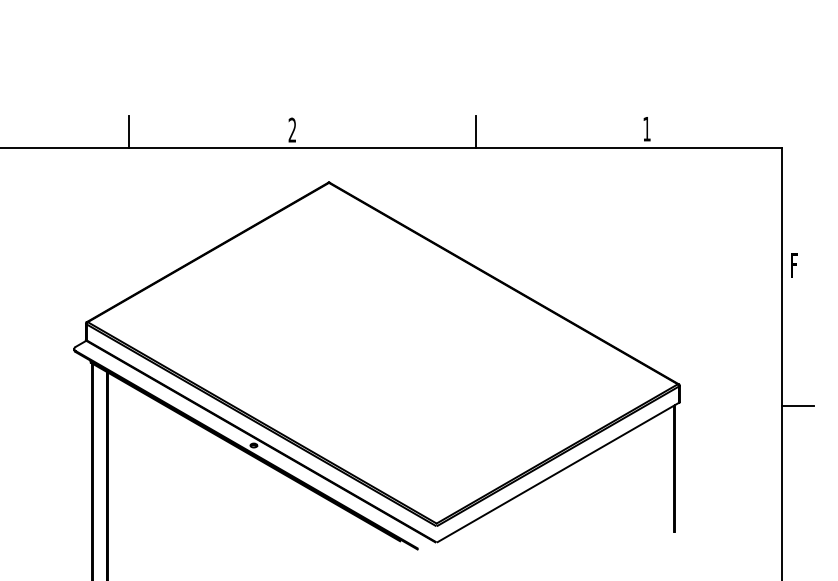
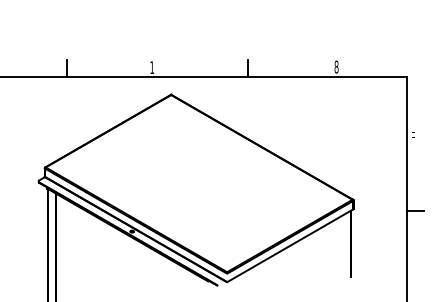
text: (646, 128) -> (336, 66), 1 -> 8
text: (291, 129) -> (151, 67), 2 -> 1

